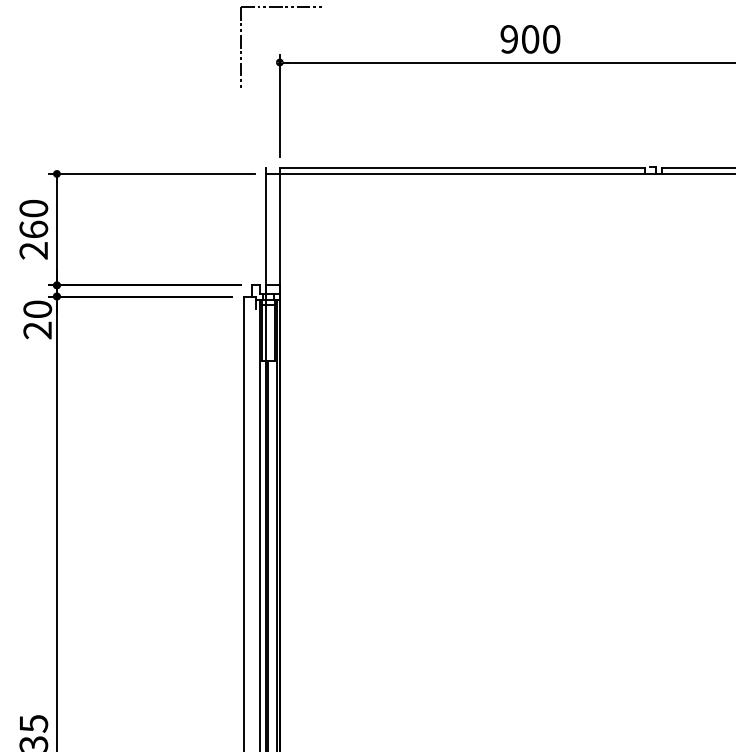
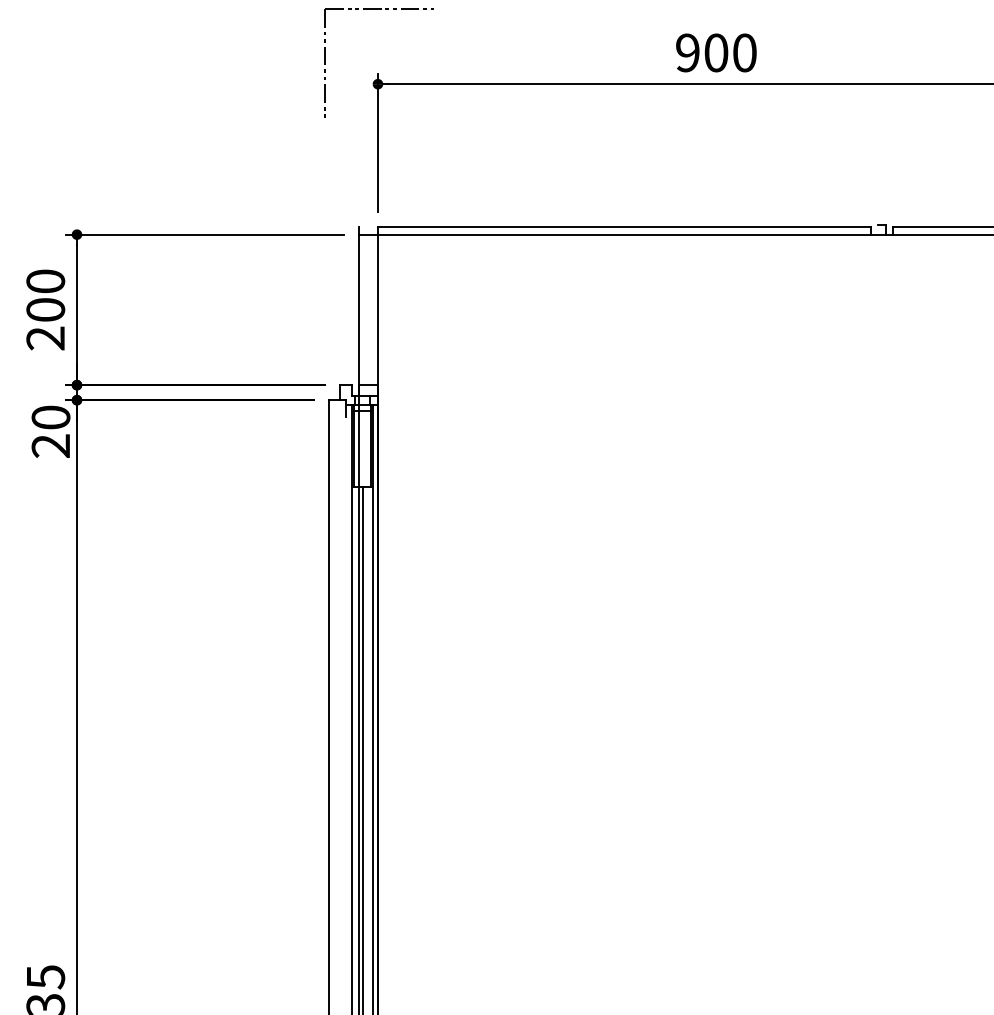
text: (33, 229) -> (45, 309), 260 -> 200

